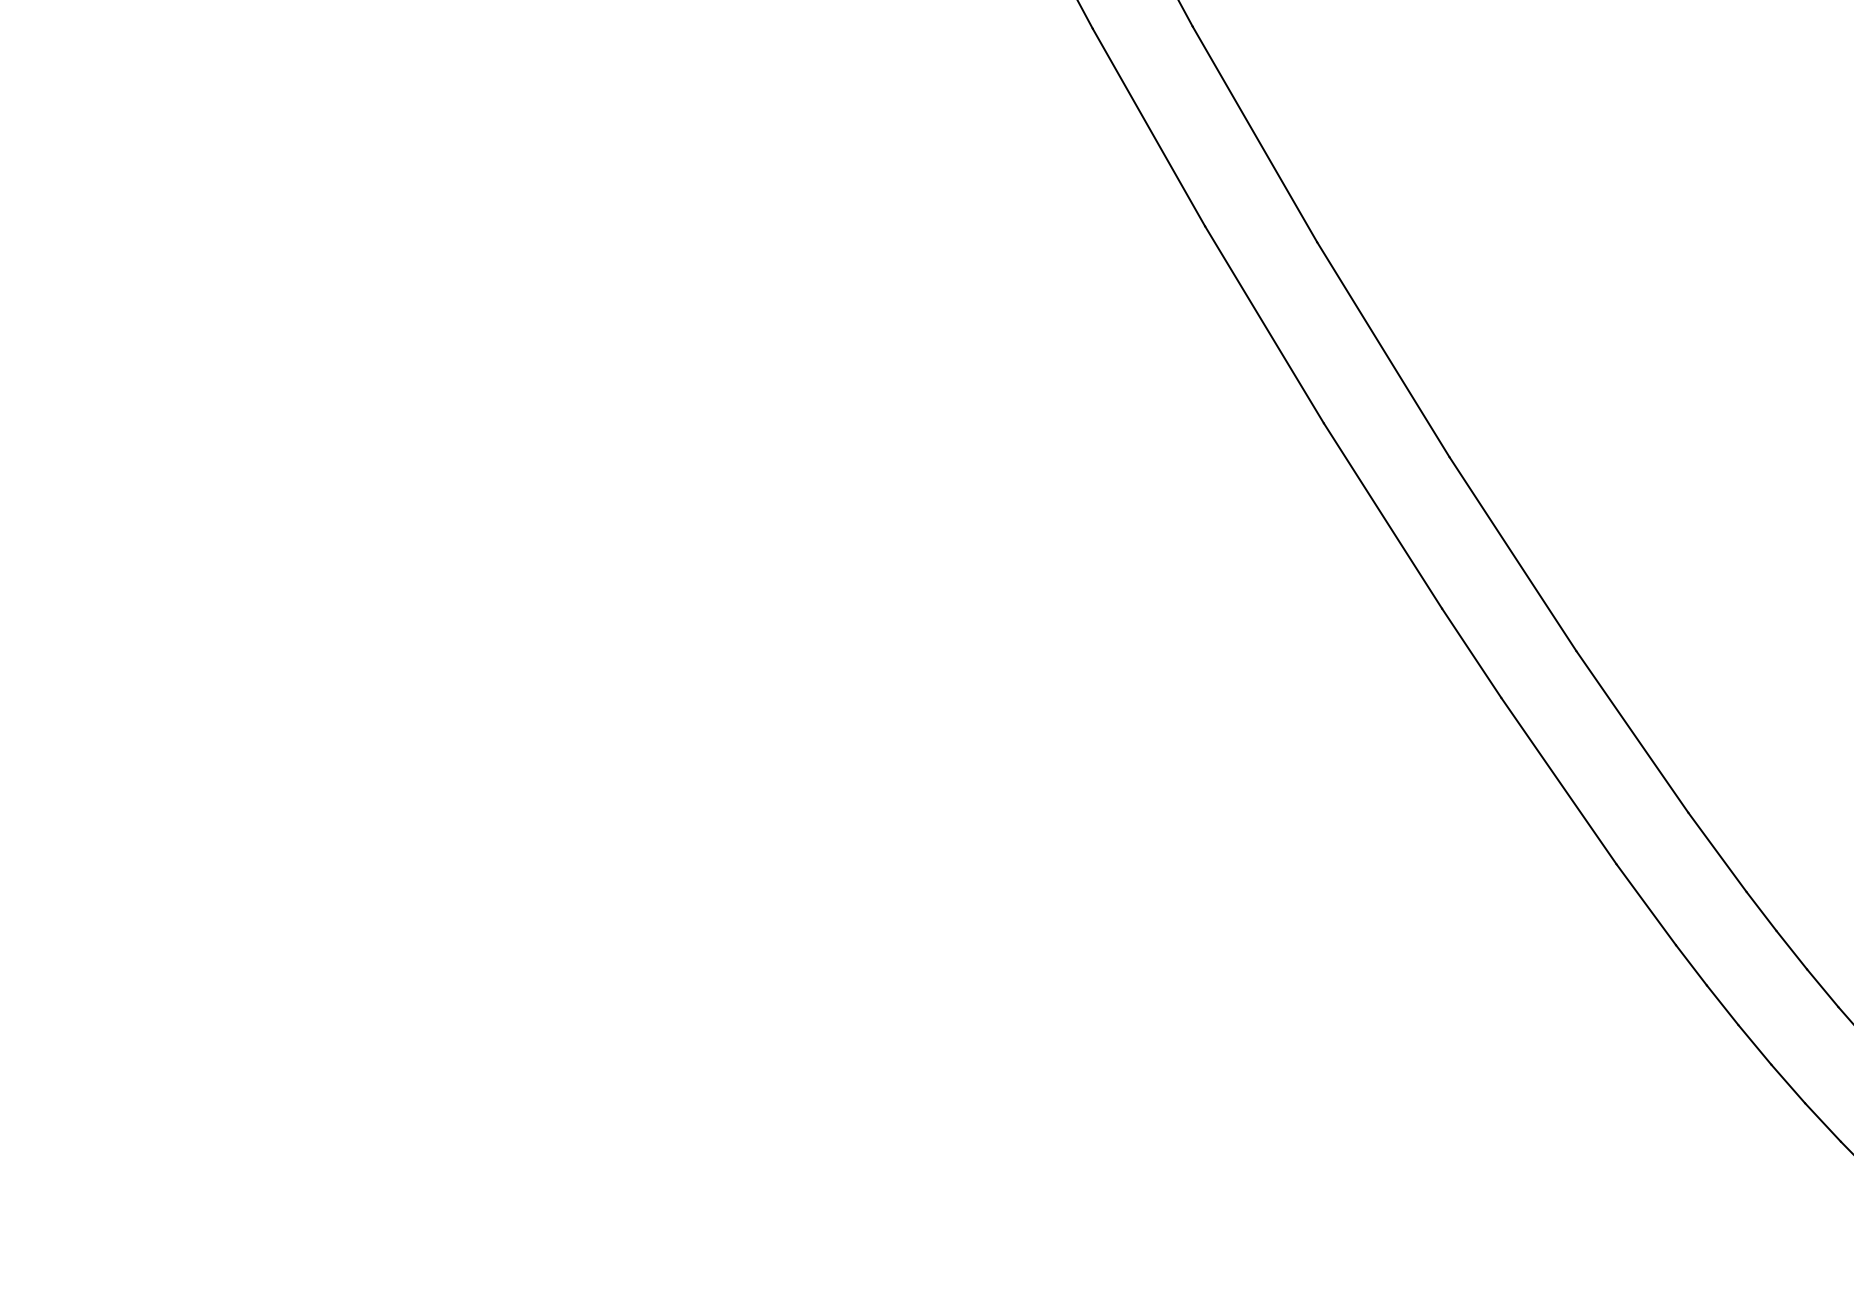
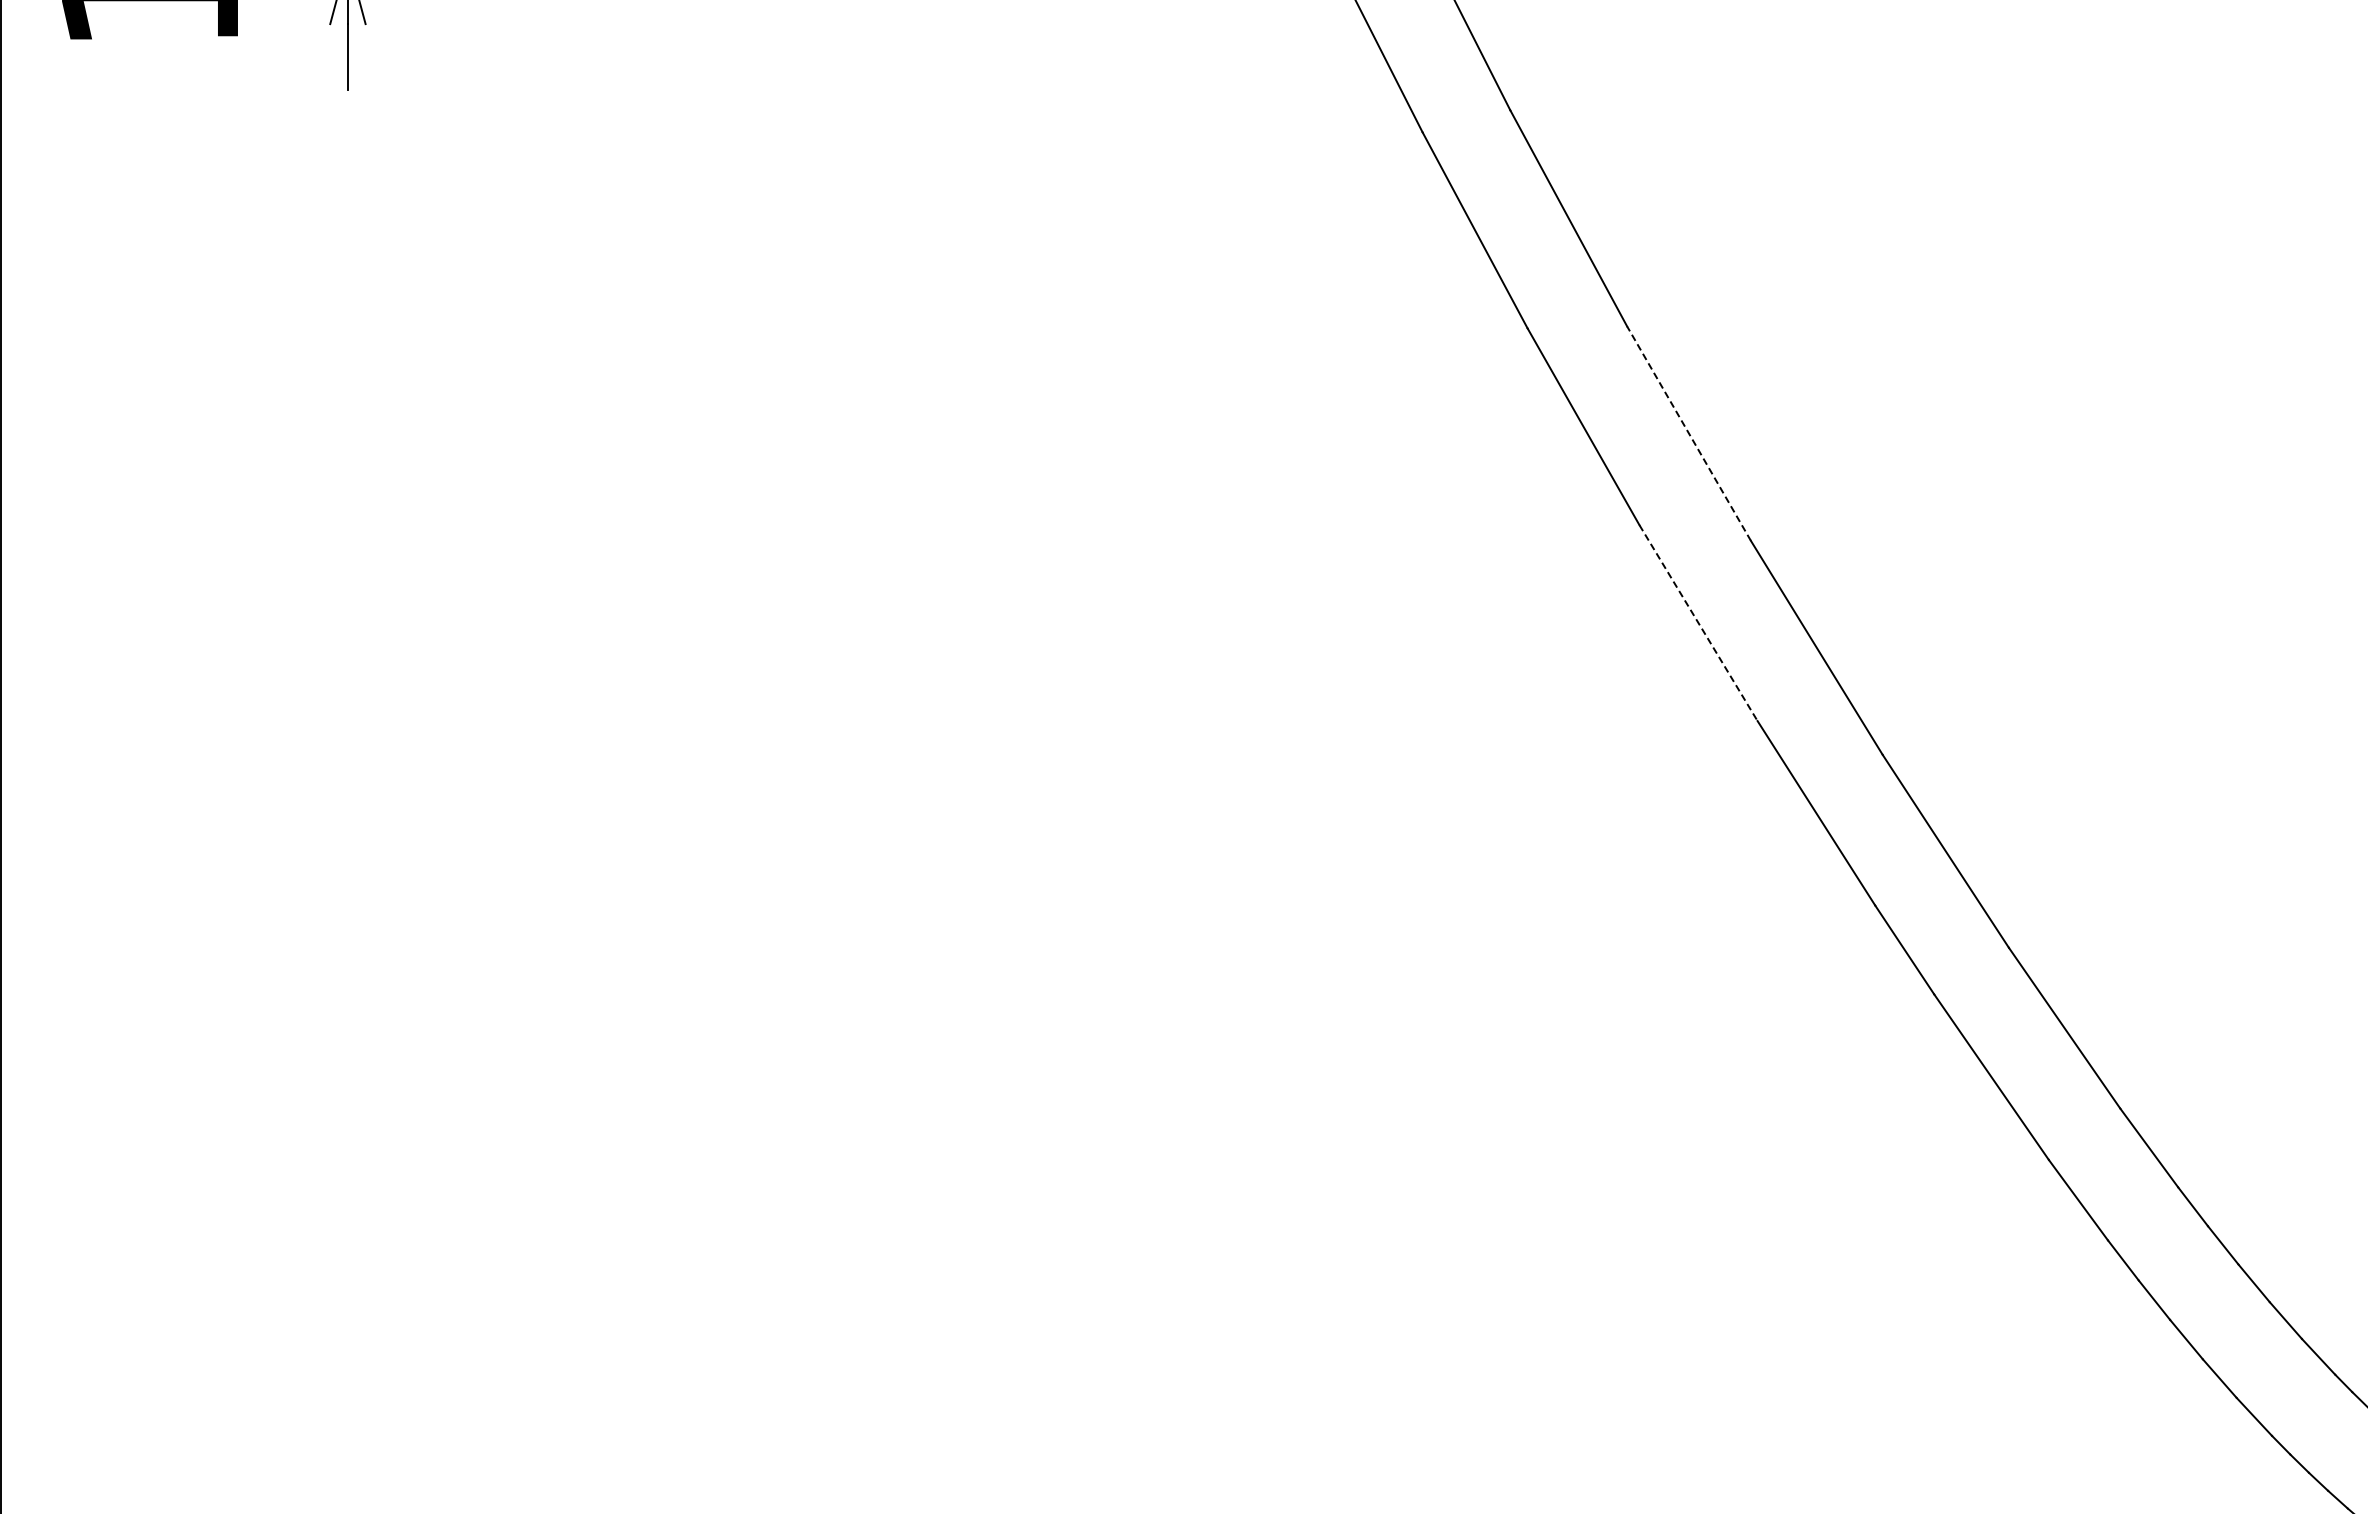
line: (1255, 134) -> (1689, 433), solid -> dashed
line: (1264, 325) -> (1698, 623), solid -> dashed

